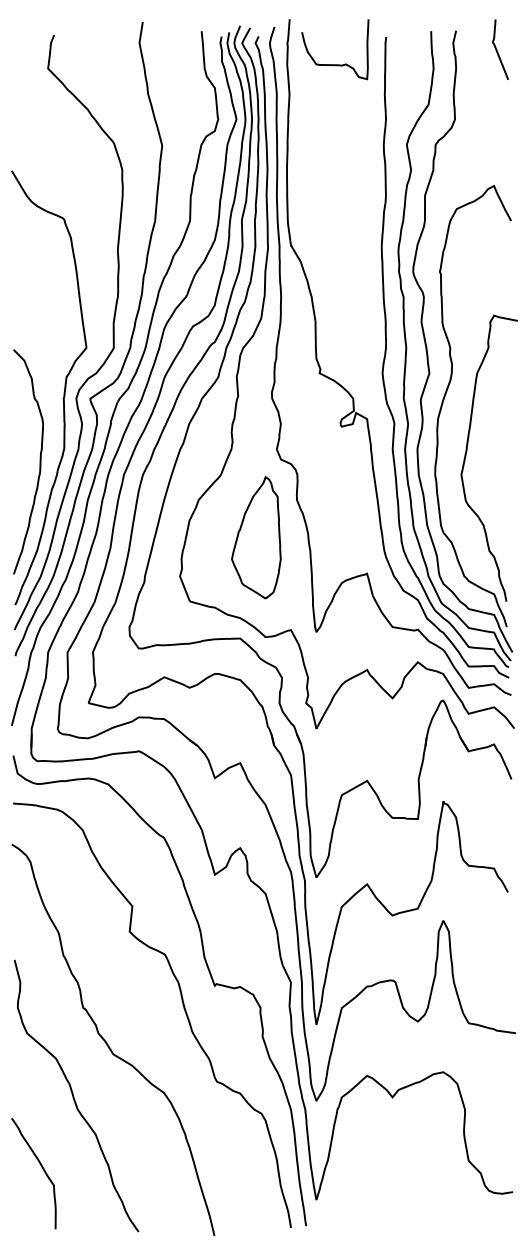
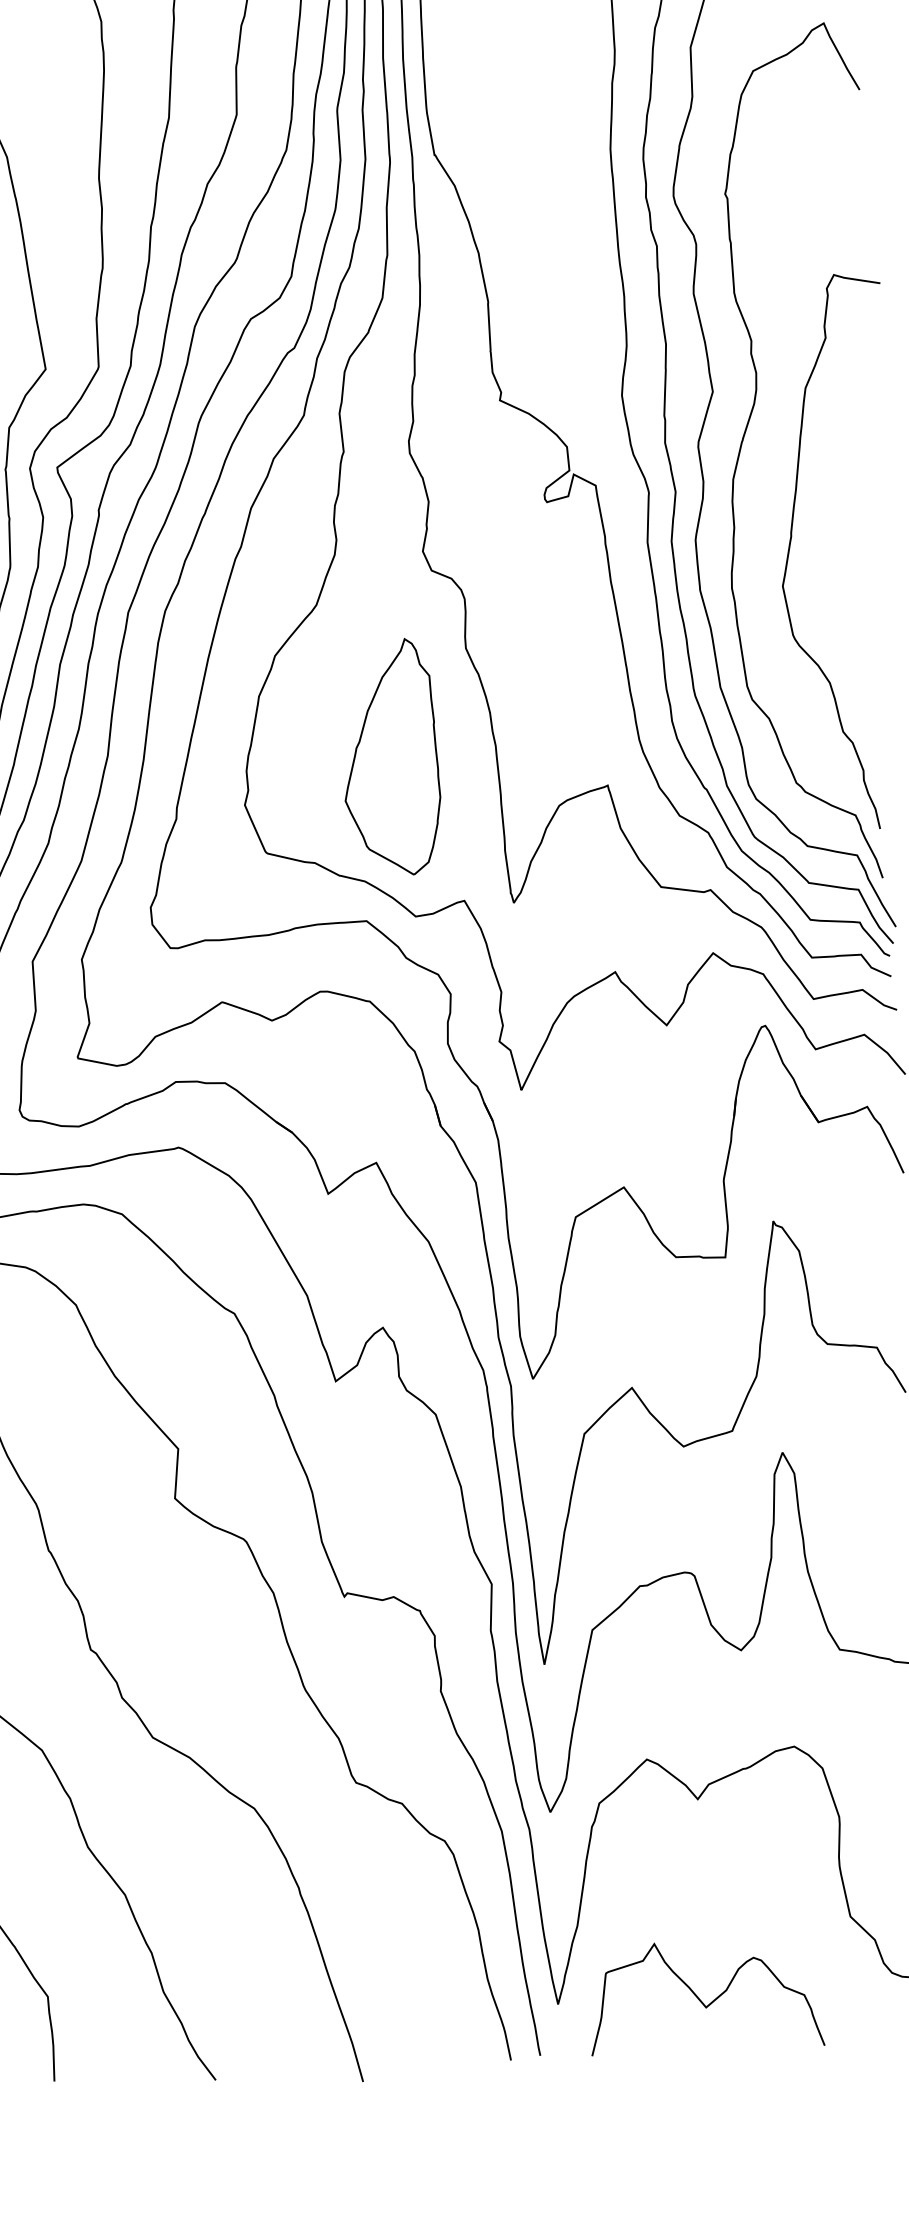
part: (256, 537) -> (391, 756), moved
curve: (390, 1200) -> (701, 1999), added

